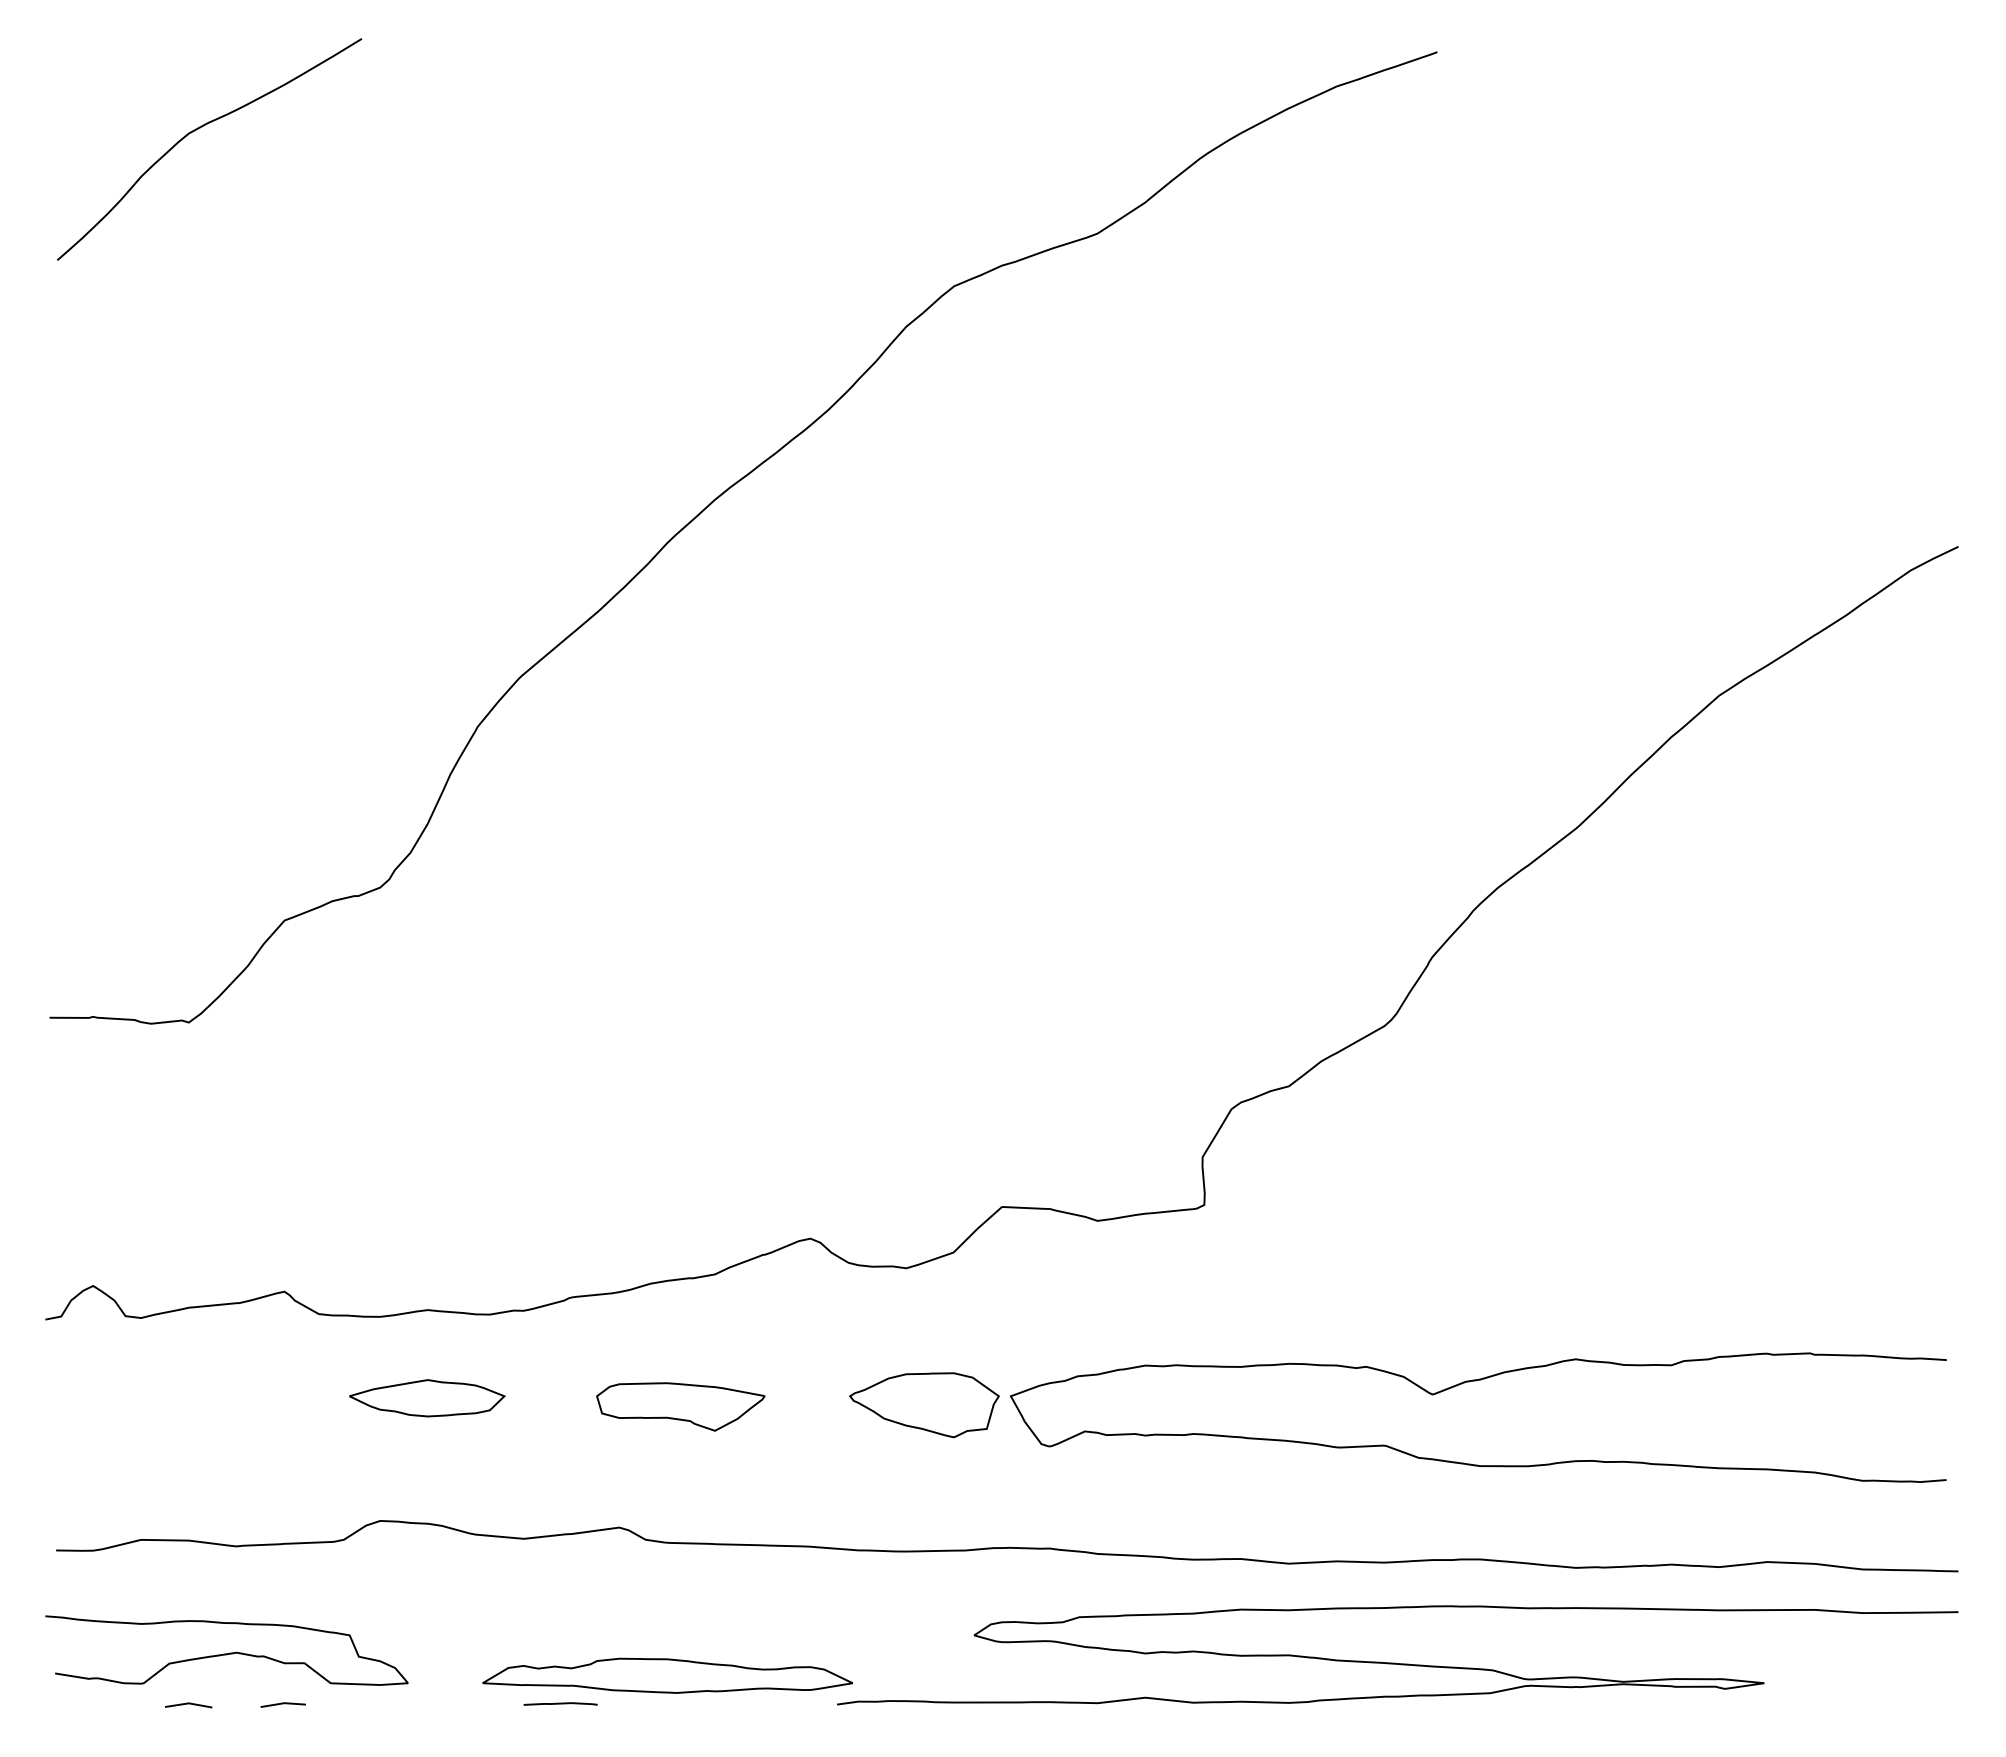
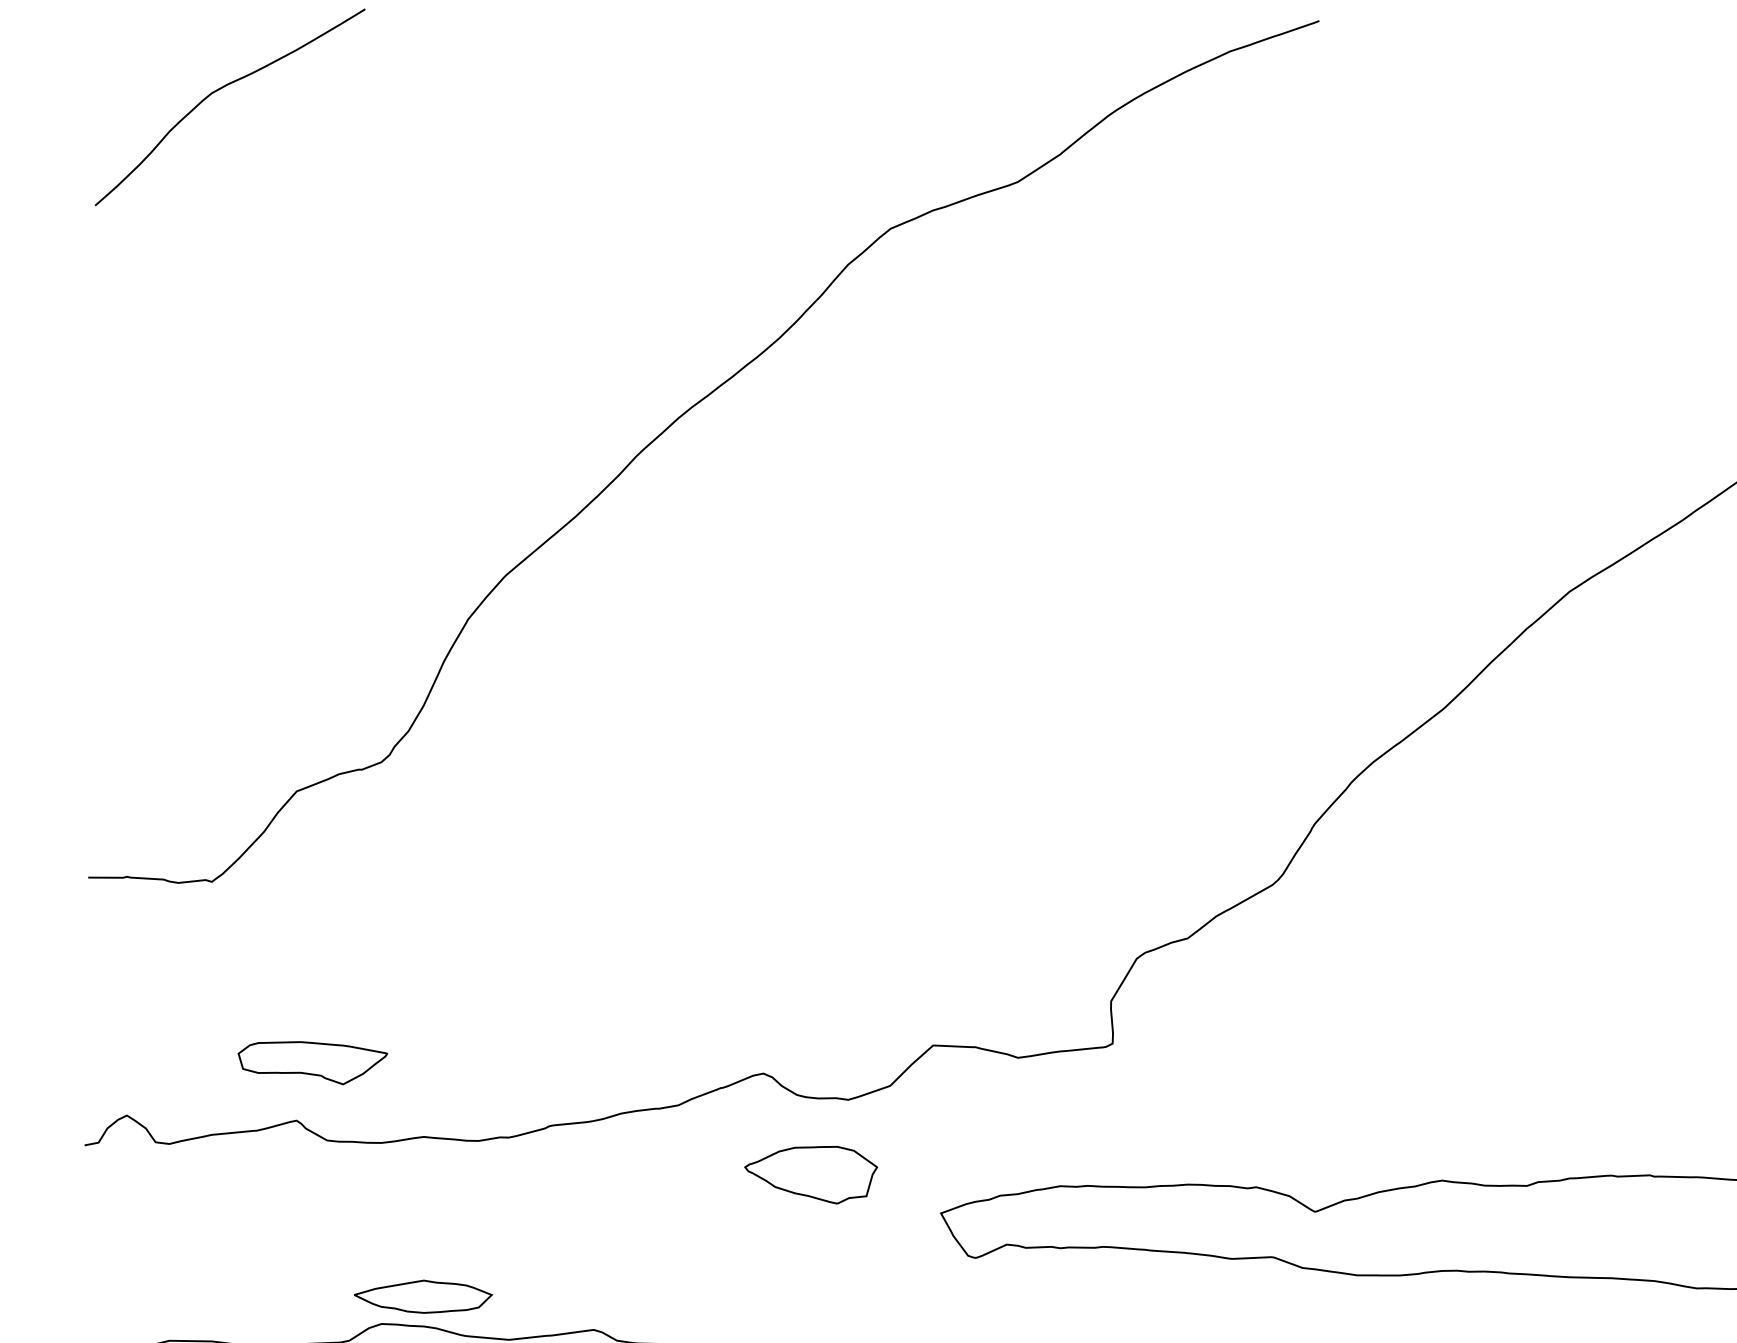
part: (427, 1398) -> (423, 1296), moved
part: (924, 1405) -> (811, 1175), moved
part: (680, 1406) -> (312, 1062), moved

